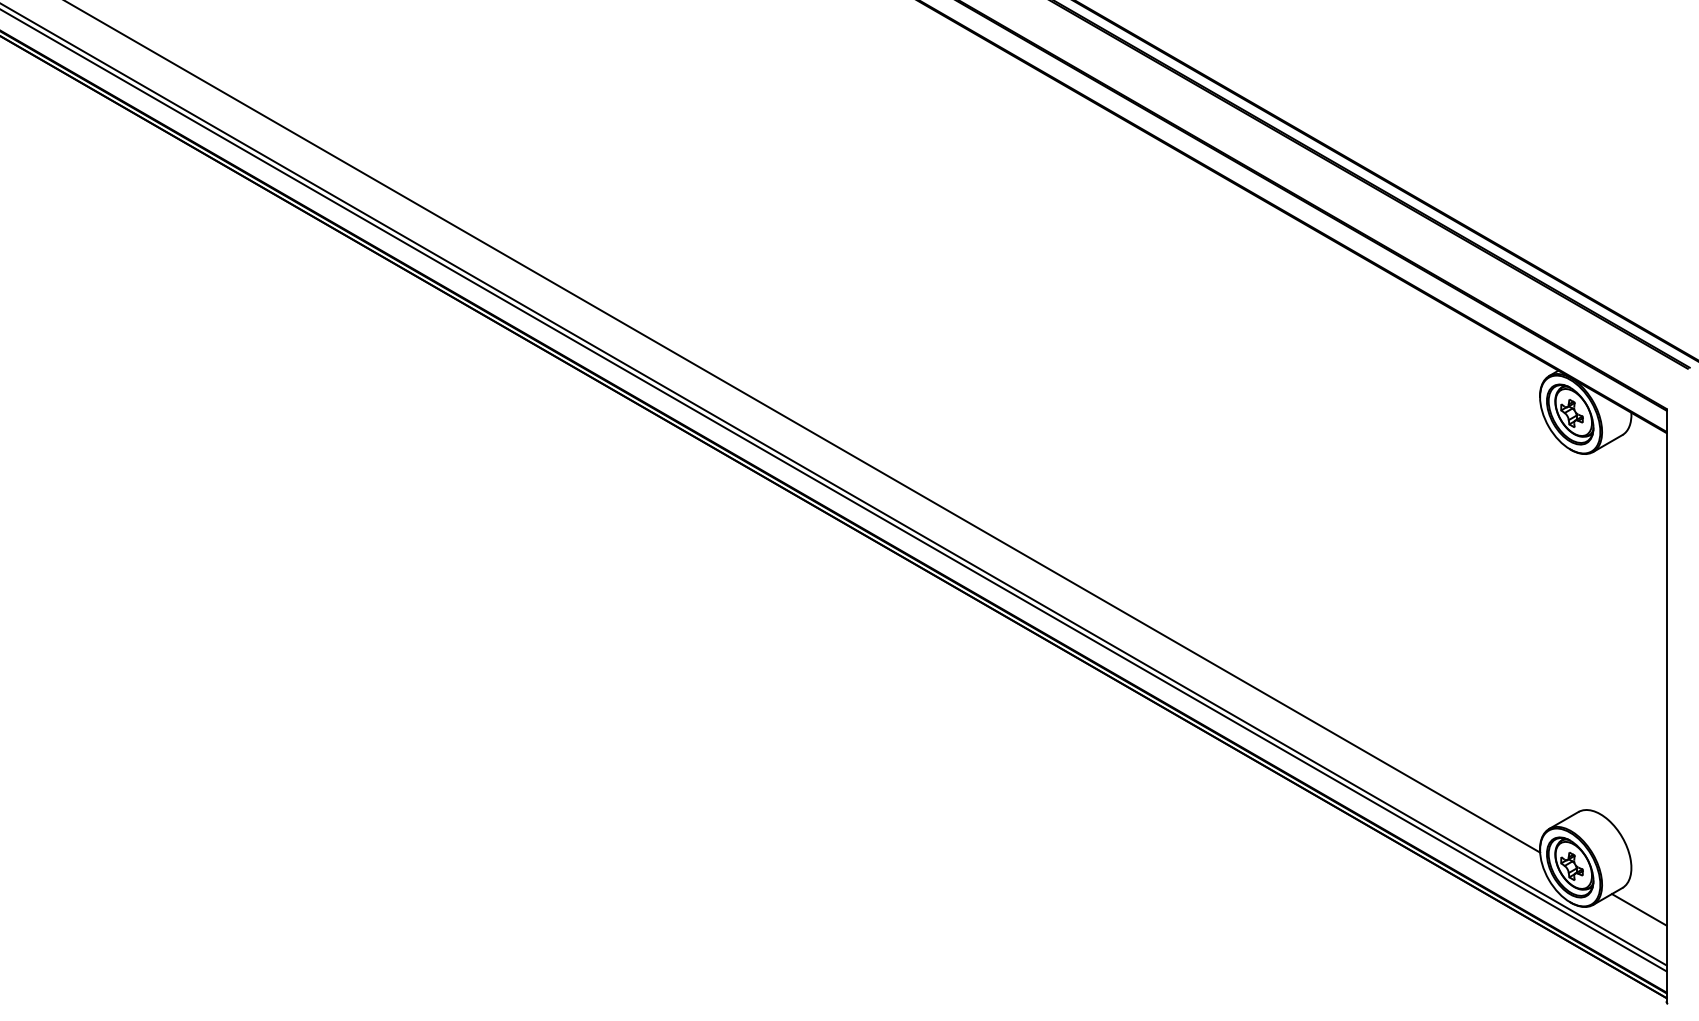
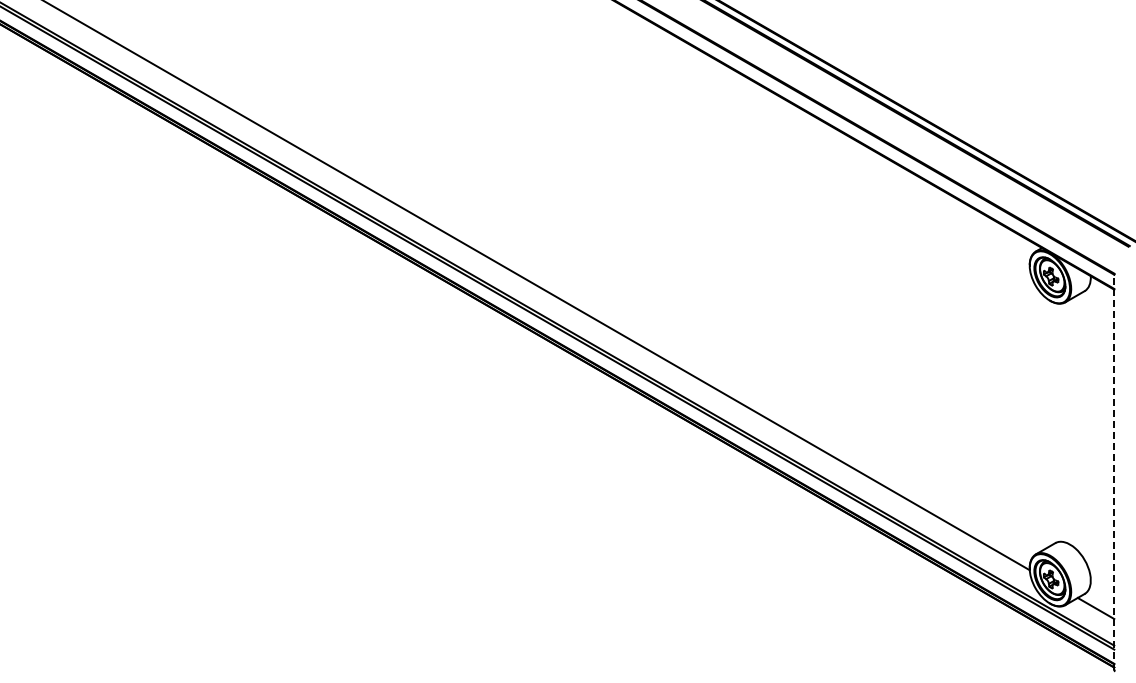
line: (1666, 706) -> (1114, 472), solid -> dashed

